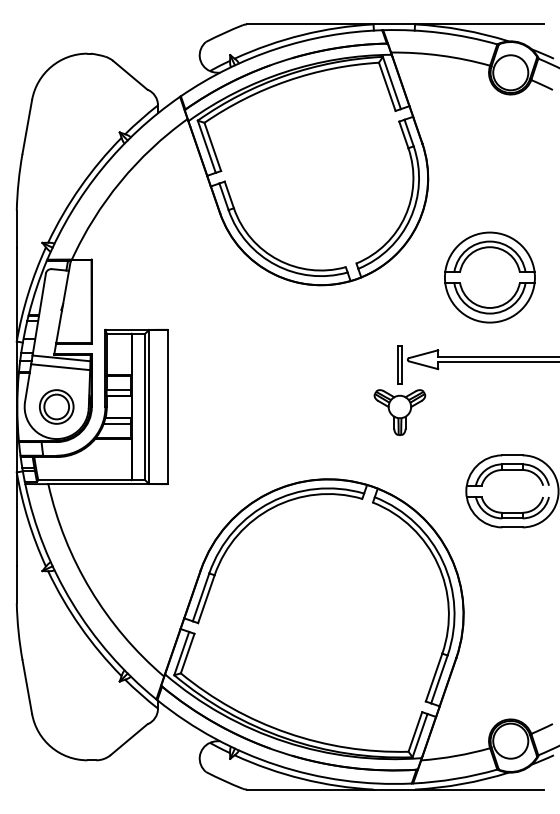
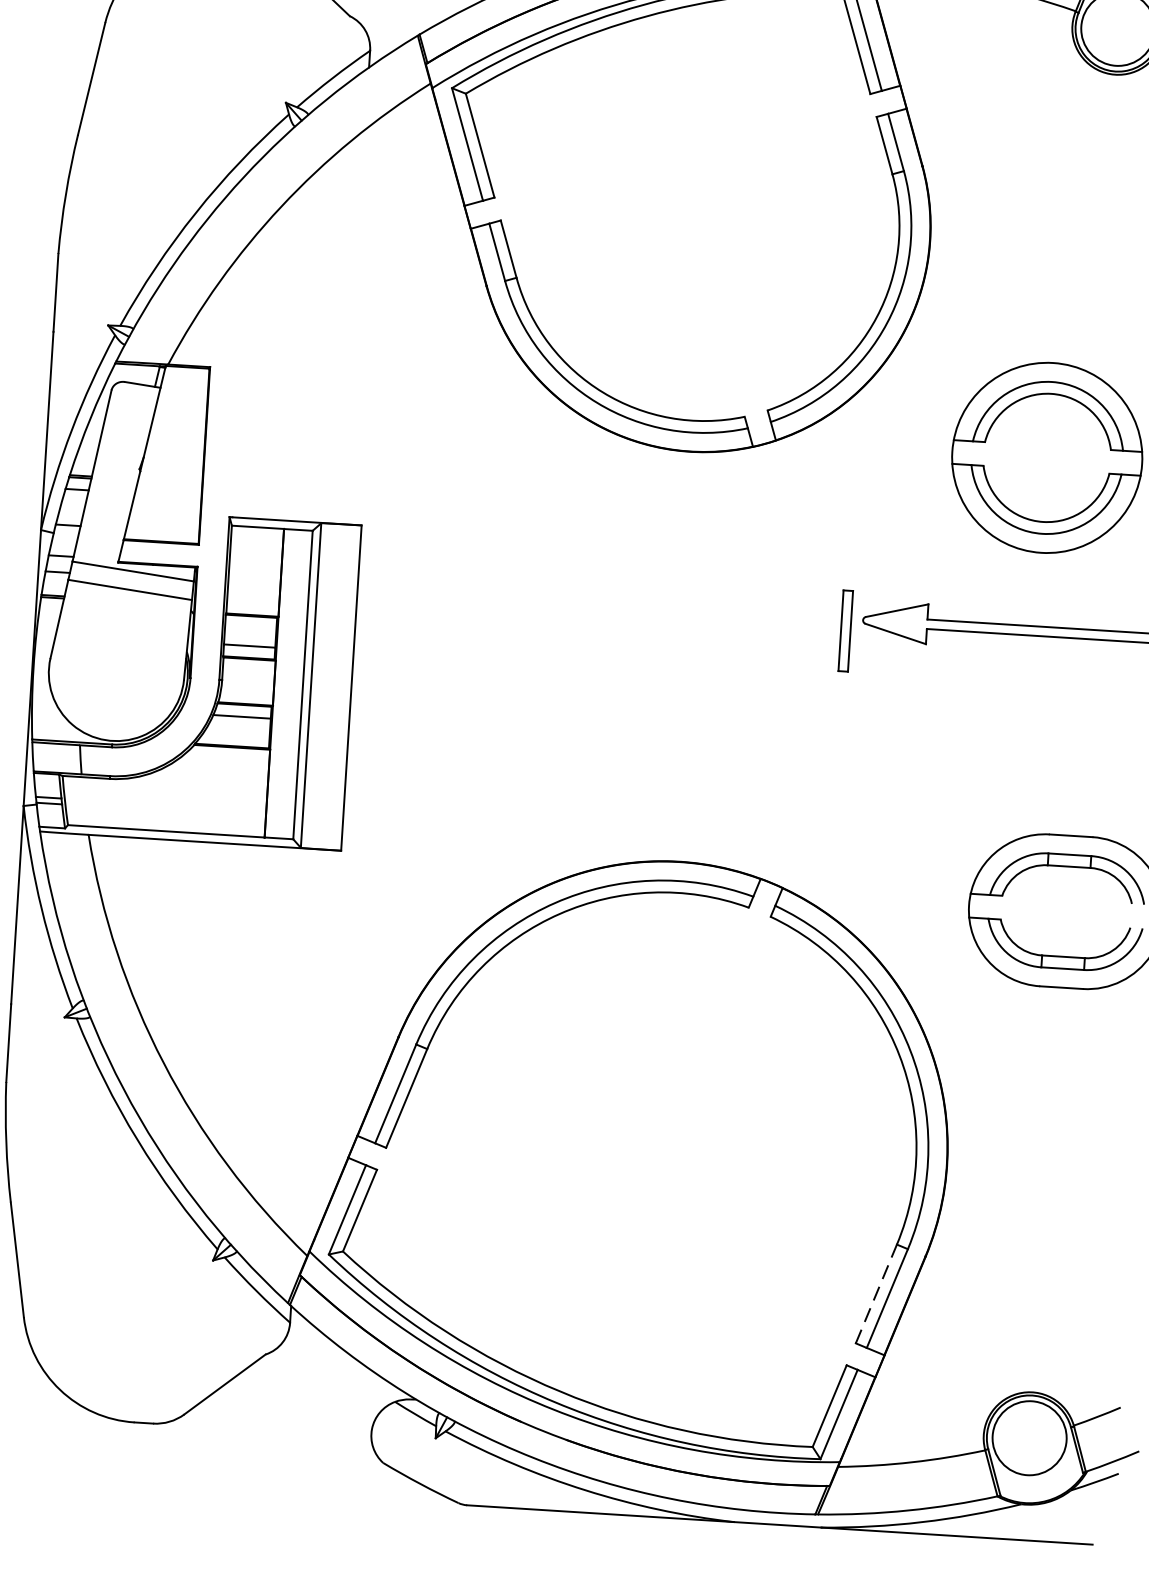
part: (56, 406) -> (116, 672), removed
part: (399, 412) -> (838, 730), removed
line: (434, 677) -> (877, 1293), solid -> dashed

